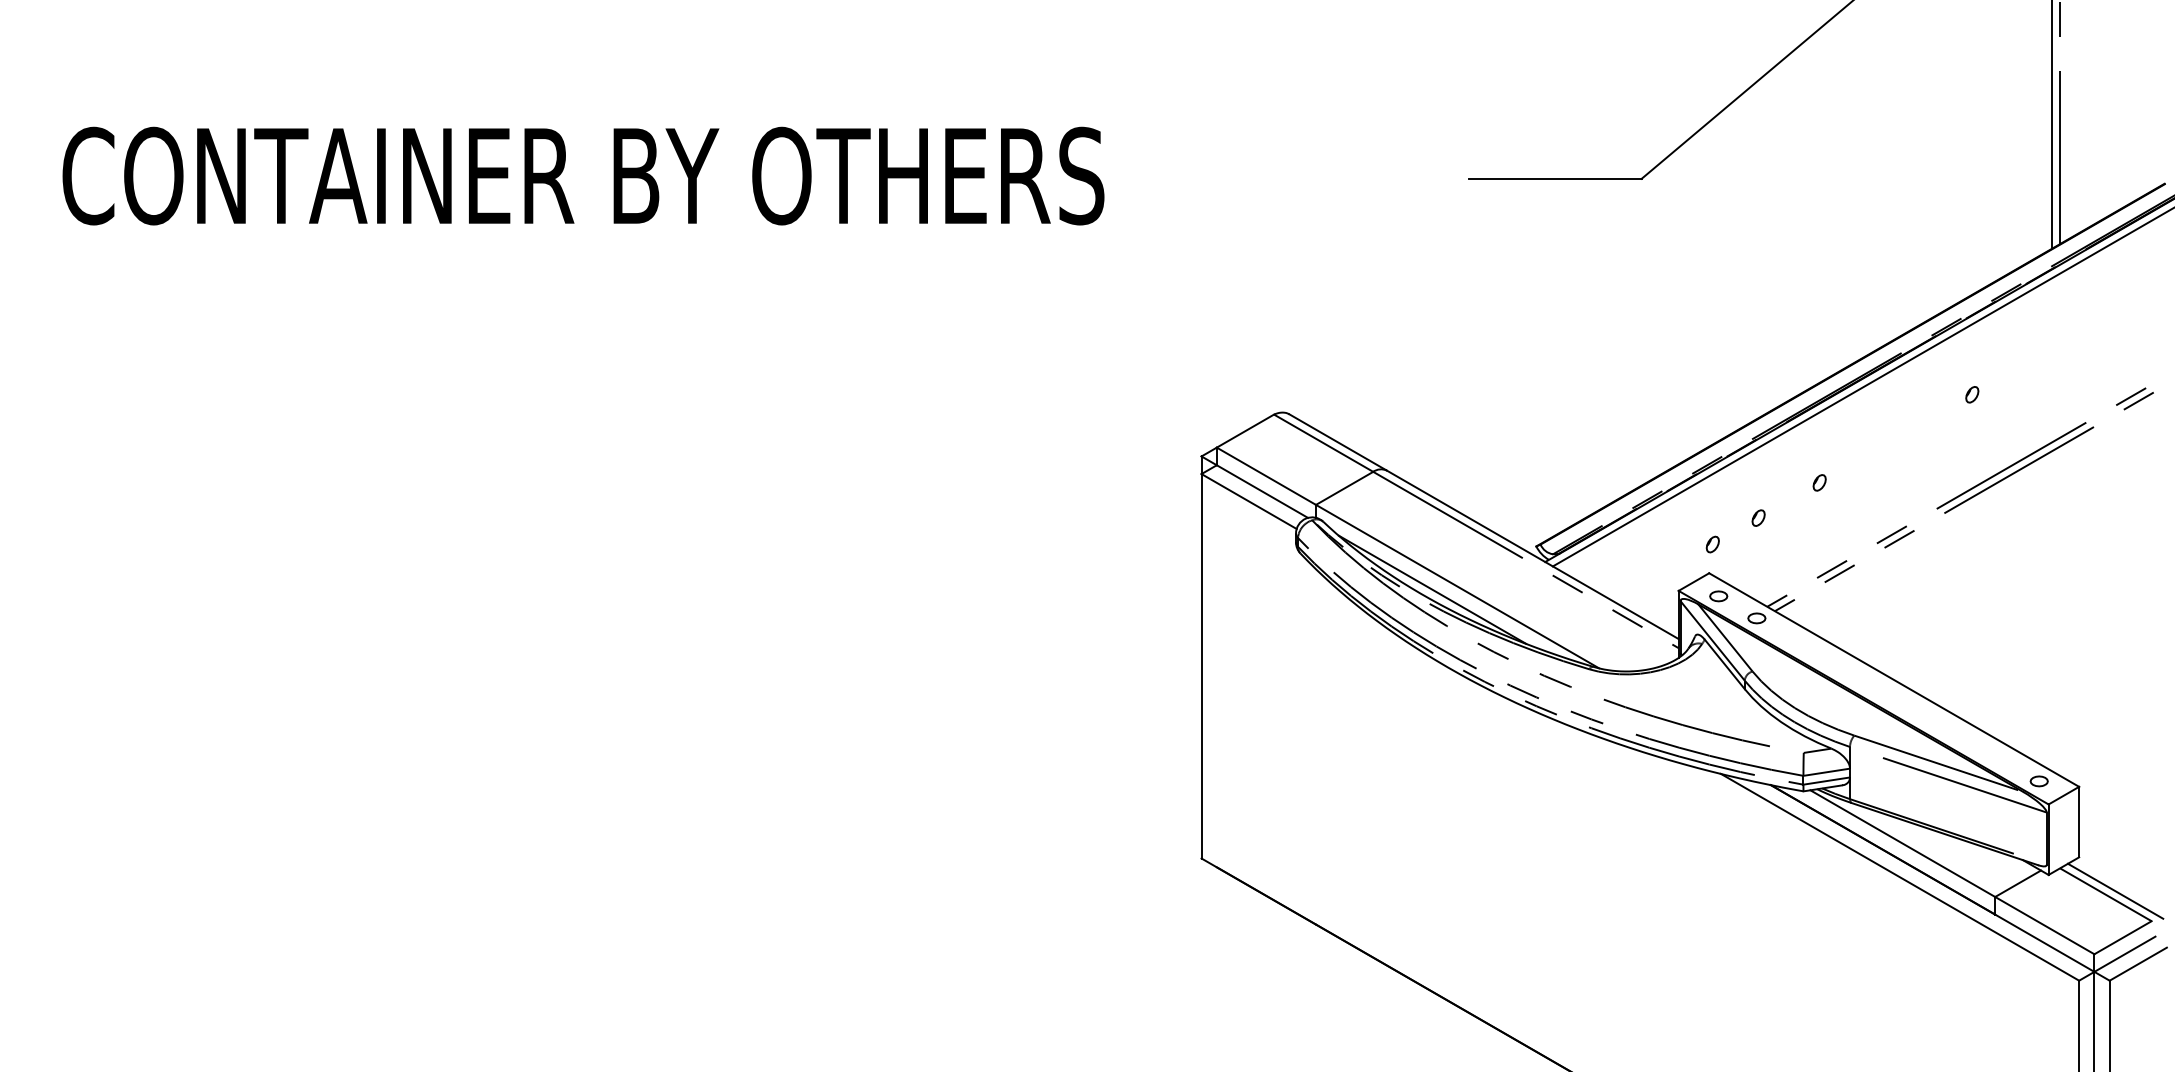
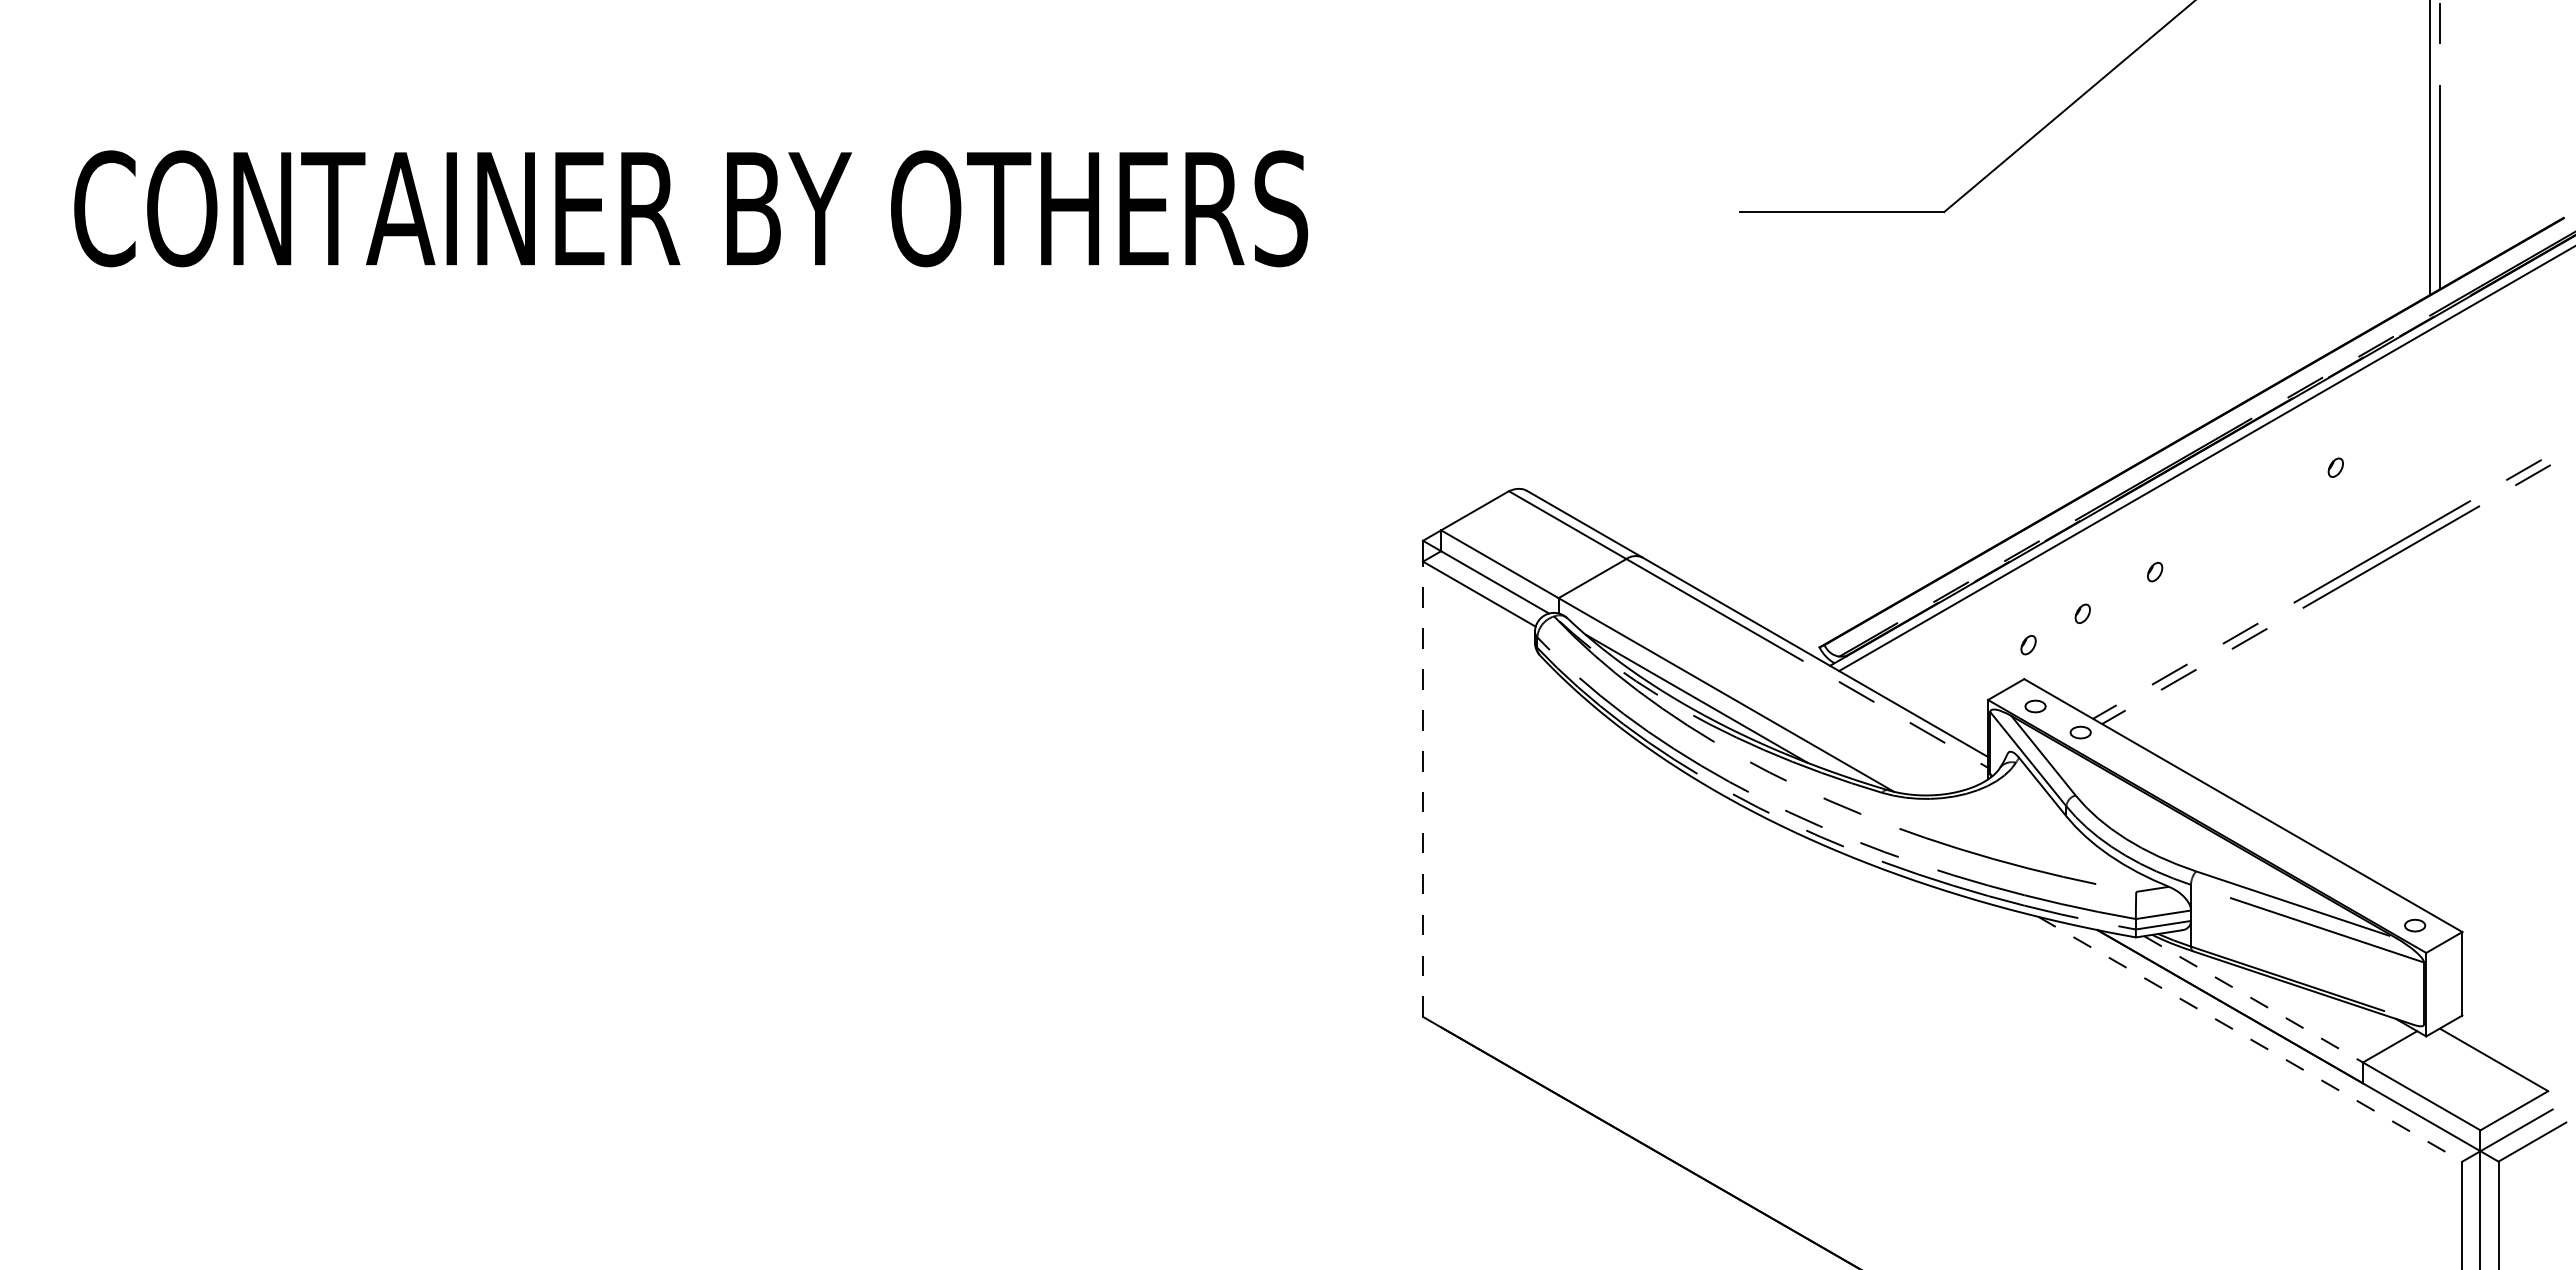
line: (1201, 666) -> (1423, 789), solid -> dashed
line: (1902, 843) -> (2253, 999), solid -> dashed
line: (1900, 877) -> (2250, 1039), solid -> dashed
line: (2115, 891) -> (2505, 1055), removed

